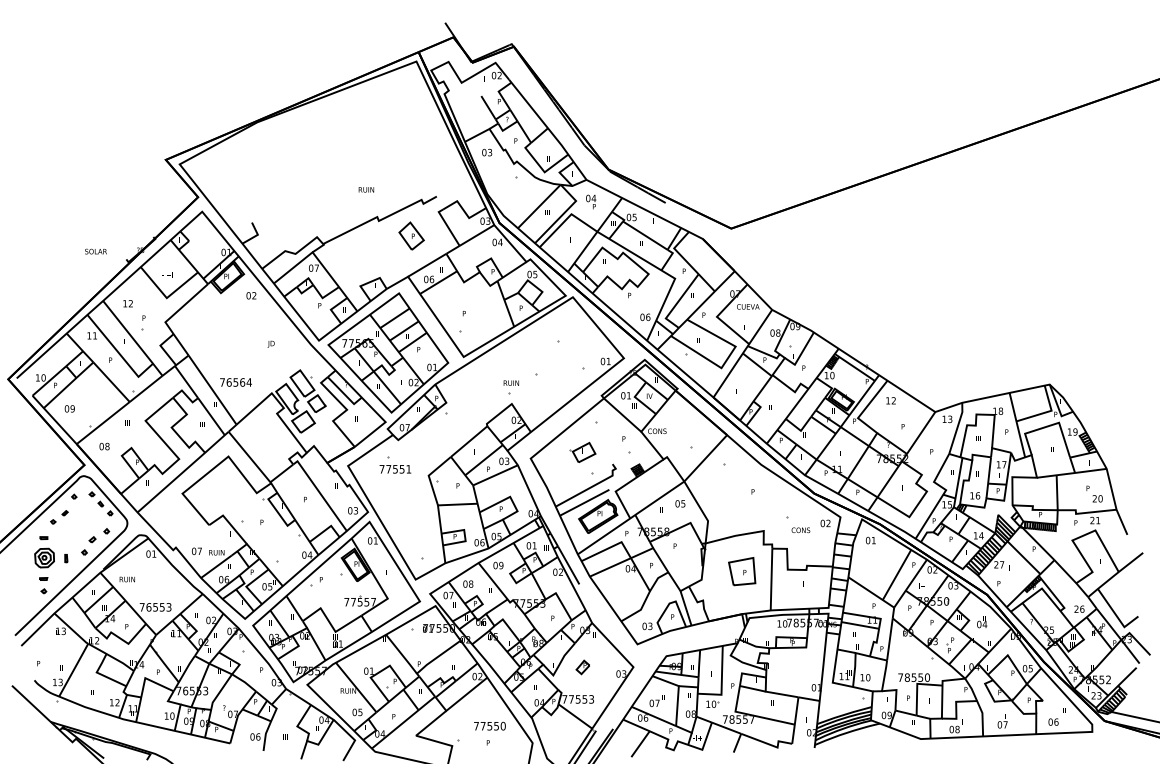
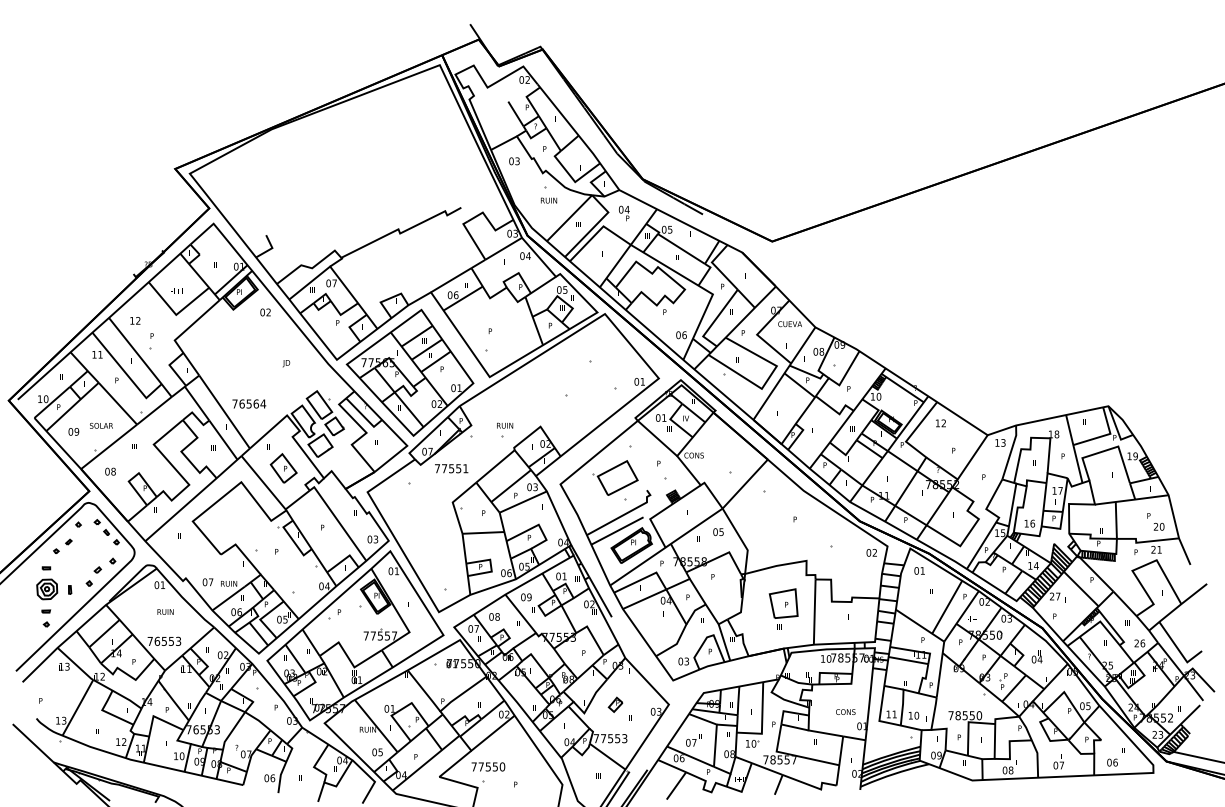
text: (366, 189) -> (549, 200), moved
part: (411, 236) -> (283, 468), moved
text: (96, 251) -> (101, 425), moved
part: (511, 386) -> (505, 429), moved
part: (582, 452) -> (615, 477), size x1.67
text: (395, 469) -> (451, 468), moved
text: (800, 529) -> (845, 711), moved
text: (127, 578) -> (165, 611), moved
text: (490, 725) -> (488, 766), moved

